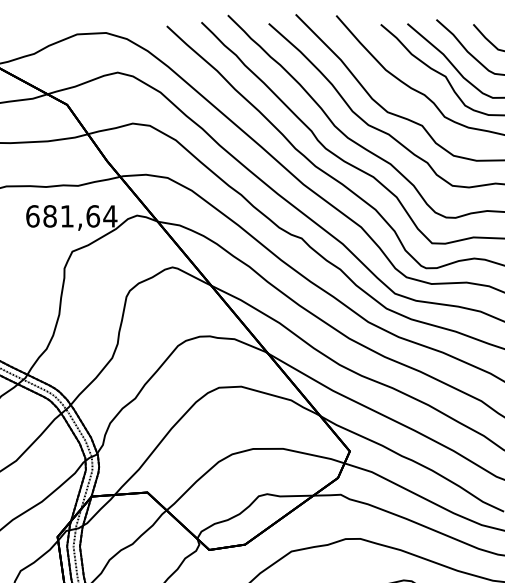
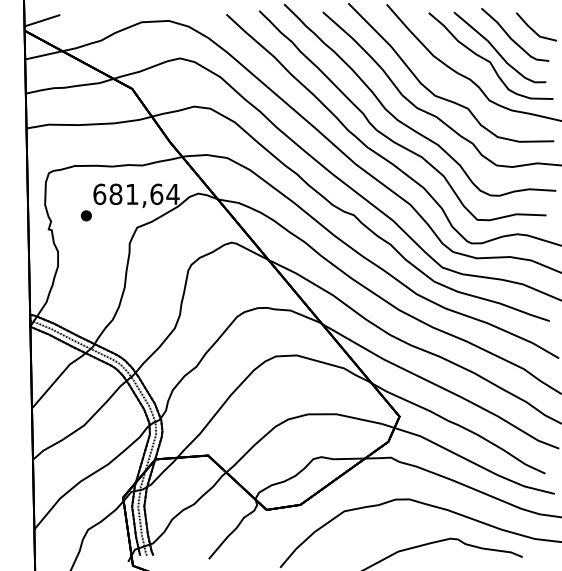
part: (17, 238) -> (85, 215), added

